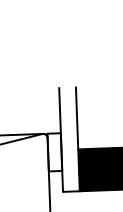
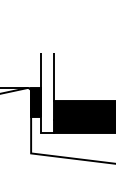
fill: (55, 152) -> (36, 102), added

